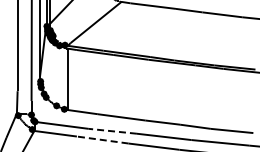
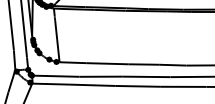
line: (112, 131) -> (100, 76), dashed -> solid
line: (102, 139) -> (92, 84), dashed -> solid

